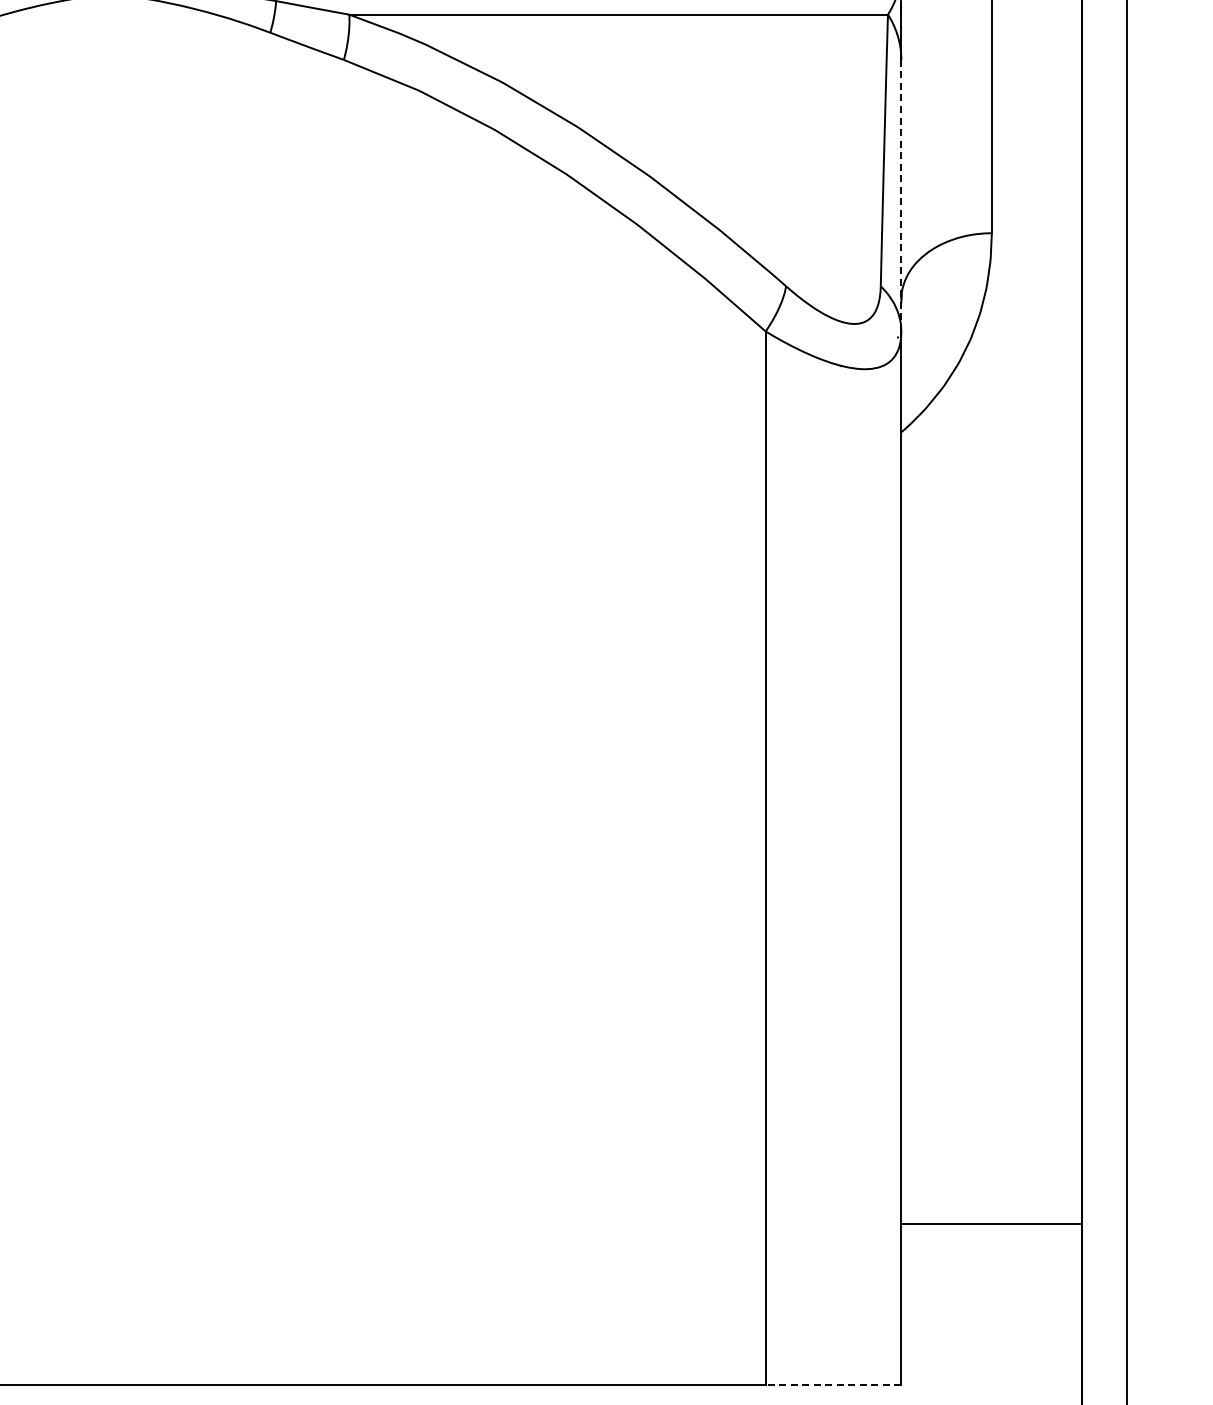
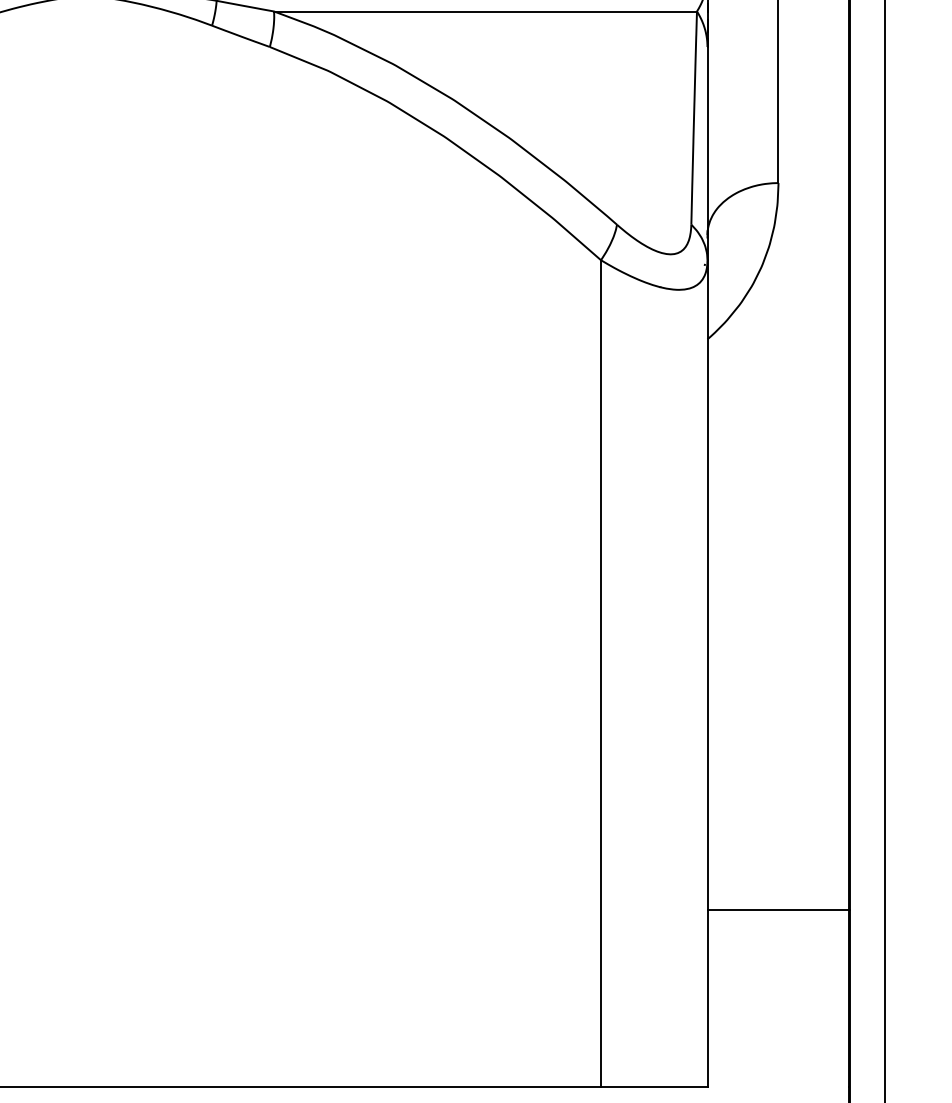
line: (901, 195) -> (707, 153), dashed -> solid
line: (991, 1223) -> (778, 909), moved
line: (833, 1384) -> (654, 1086), dashed -> solid

